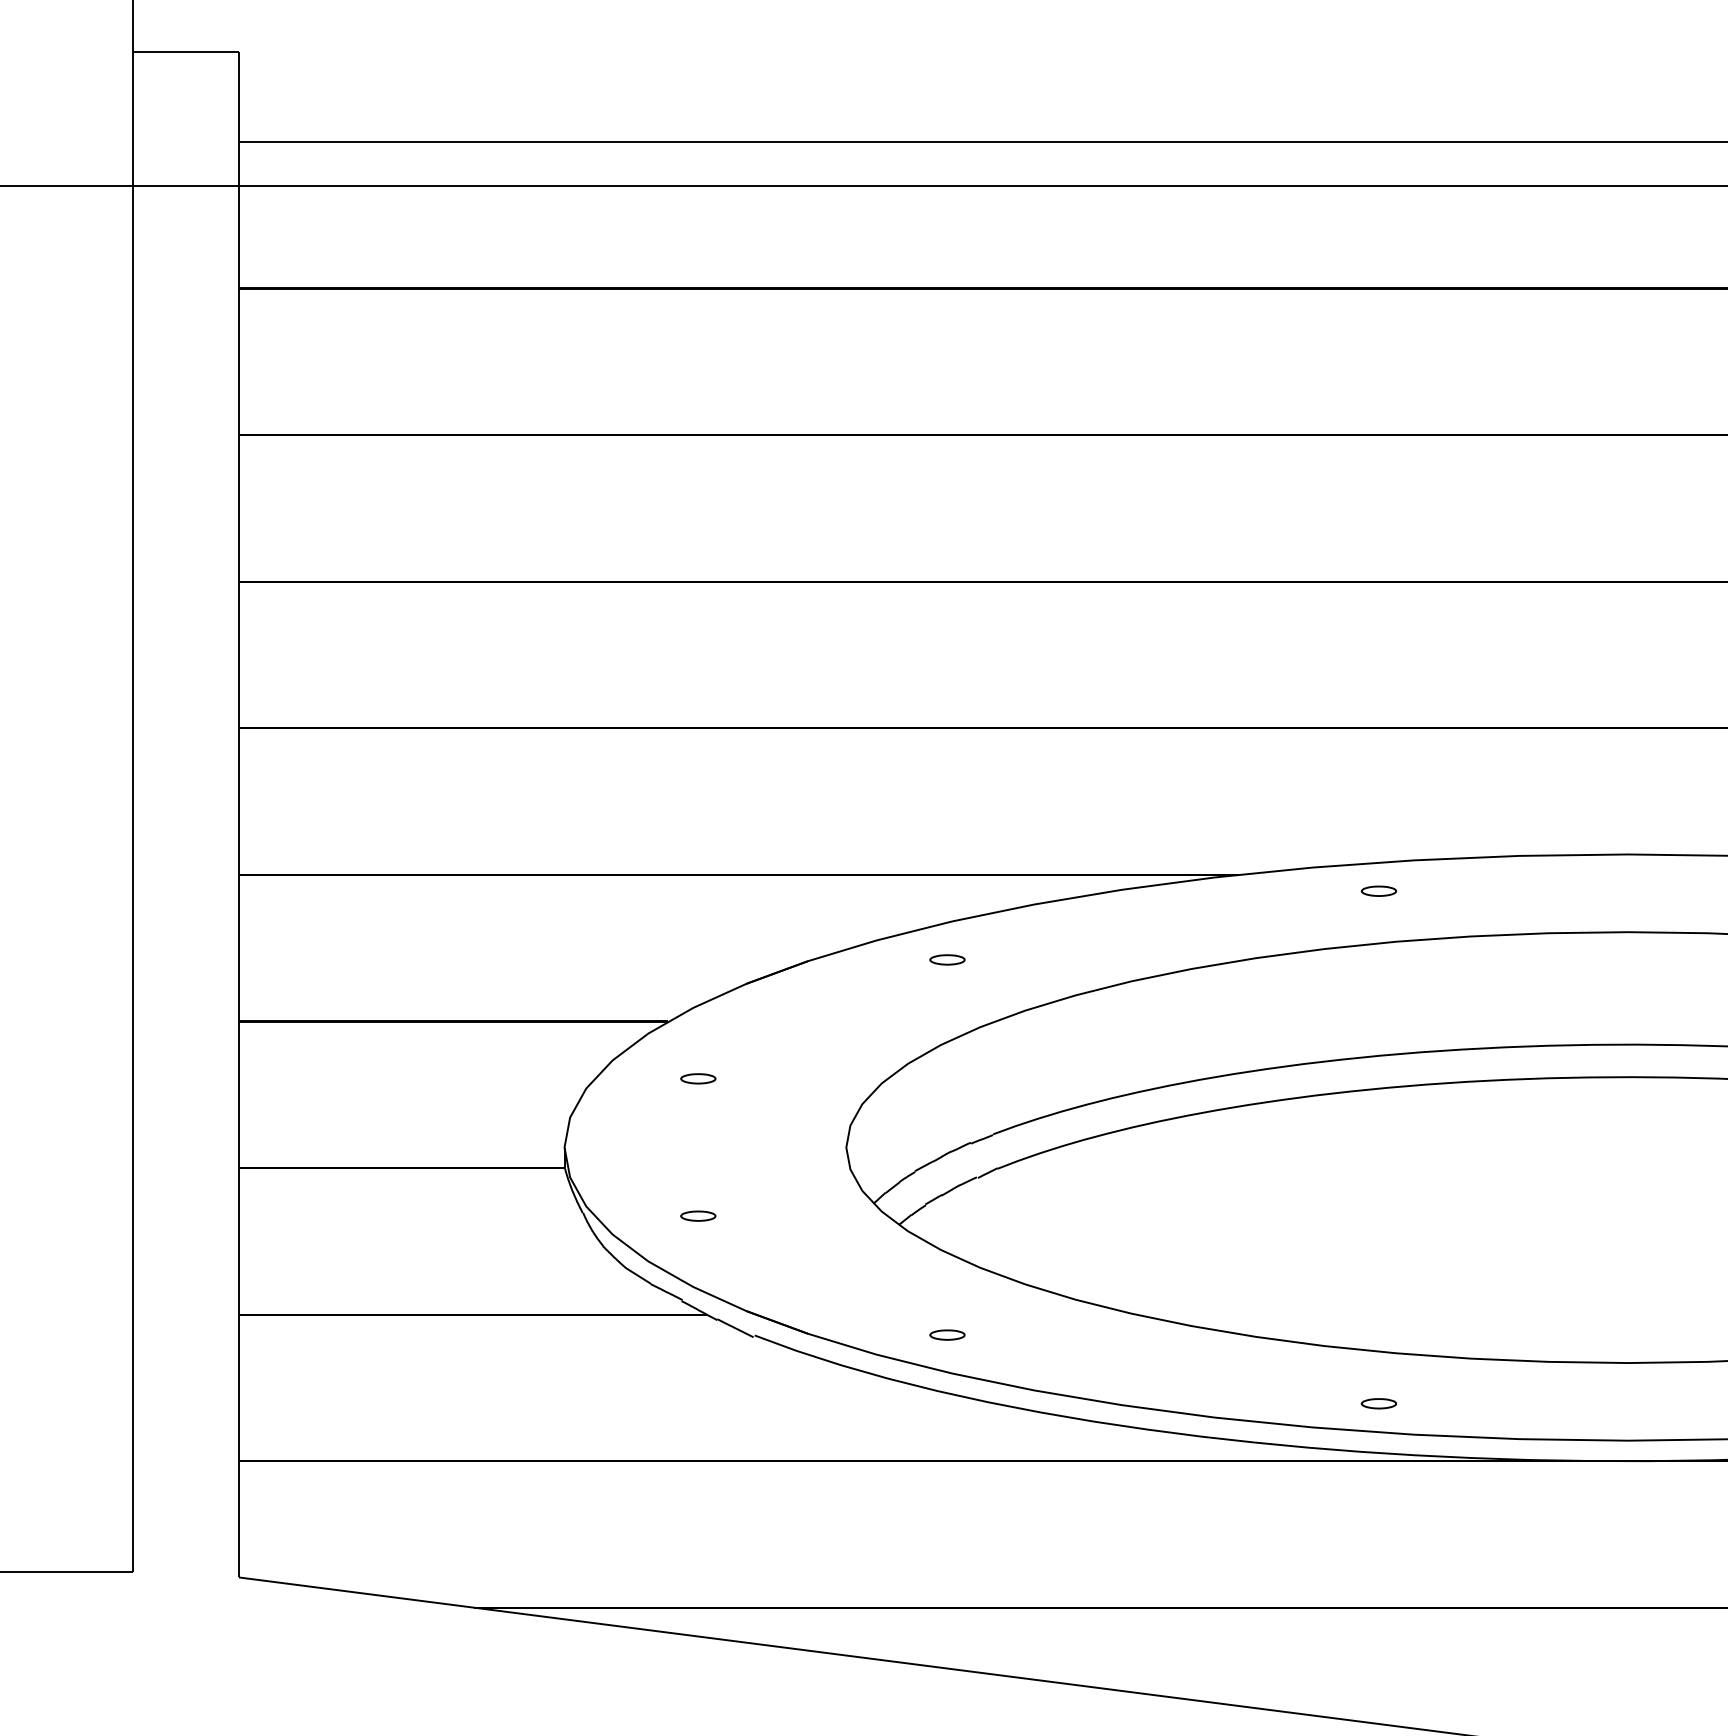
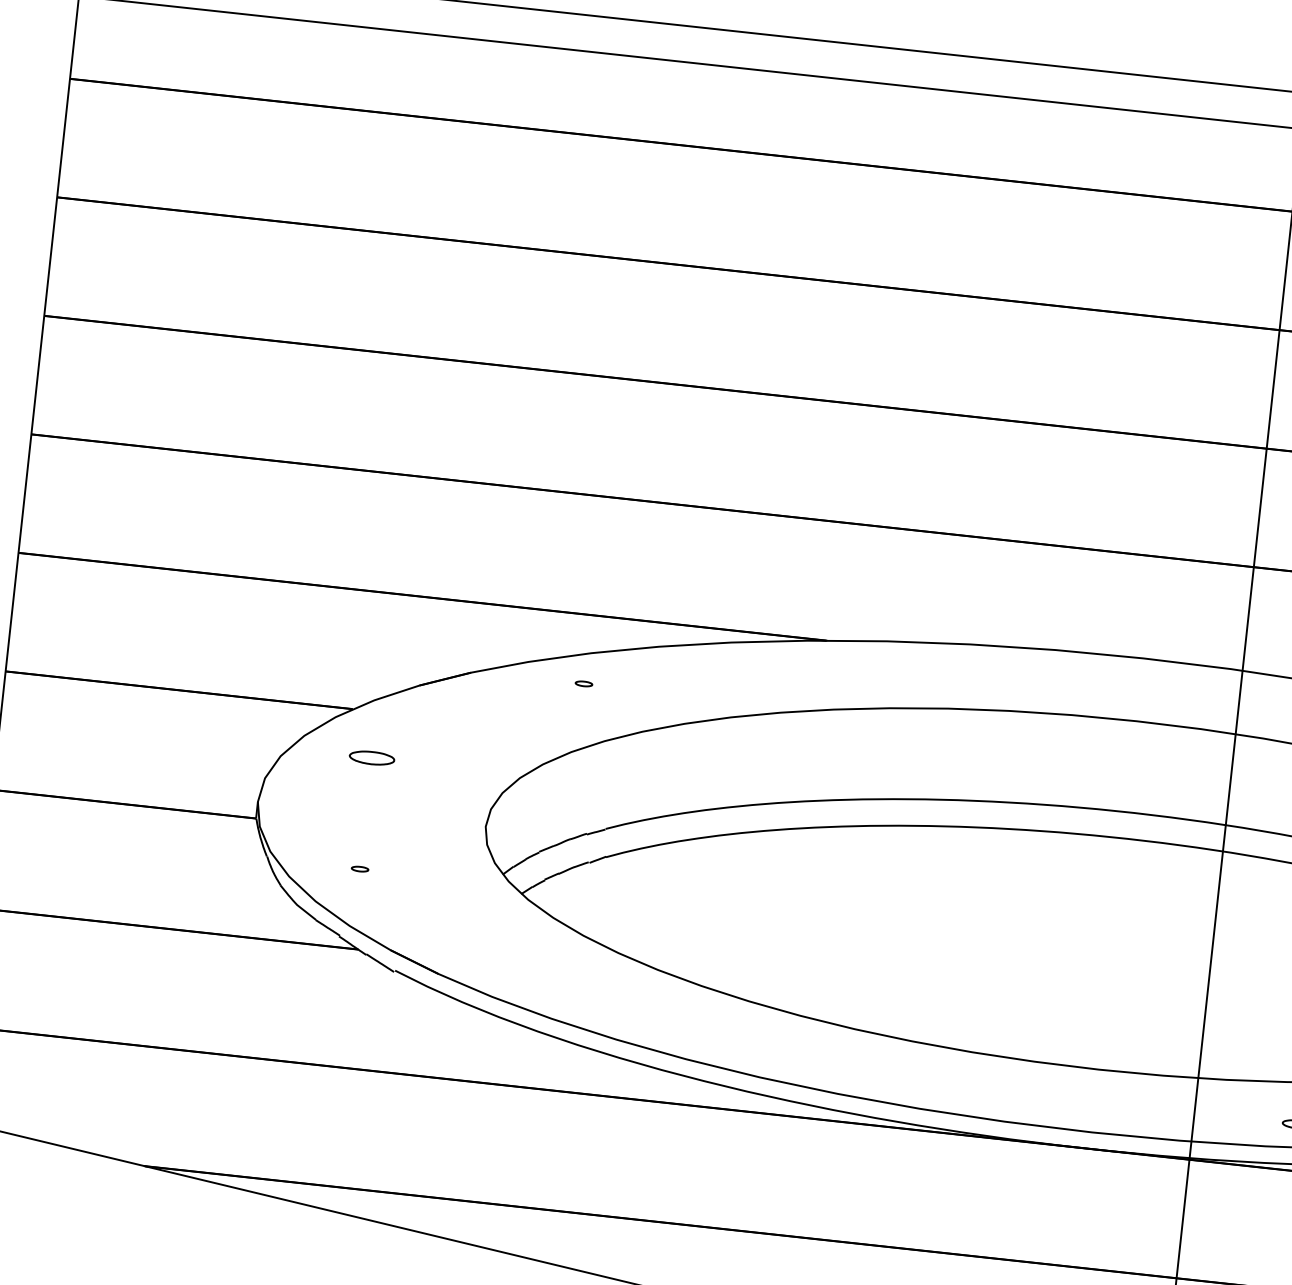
part: (1378, 890) -> (938, 665), removed
part: (947, 959) -> (584, 683), size x0.6
part: (698, 1078) -> (372, 757), size x1.6
part: (698, 1215) -> (360, 868), size x0.6
part: (947, 1334) -> (551, 986), removed
part: (1378, 1403) -> (893, 1080), removed

